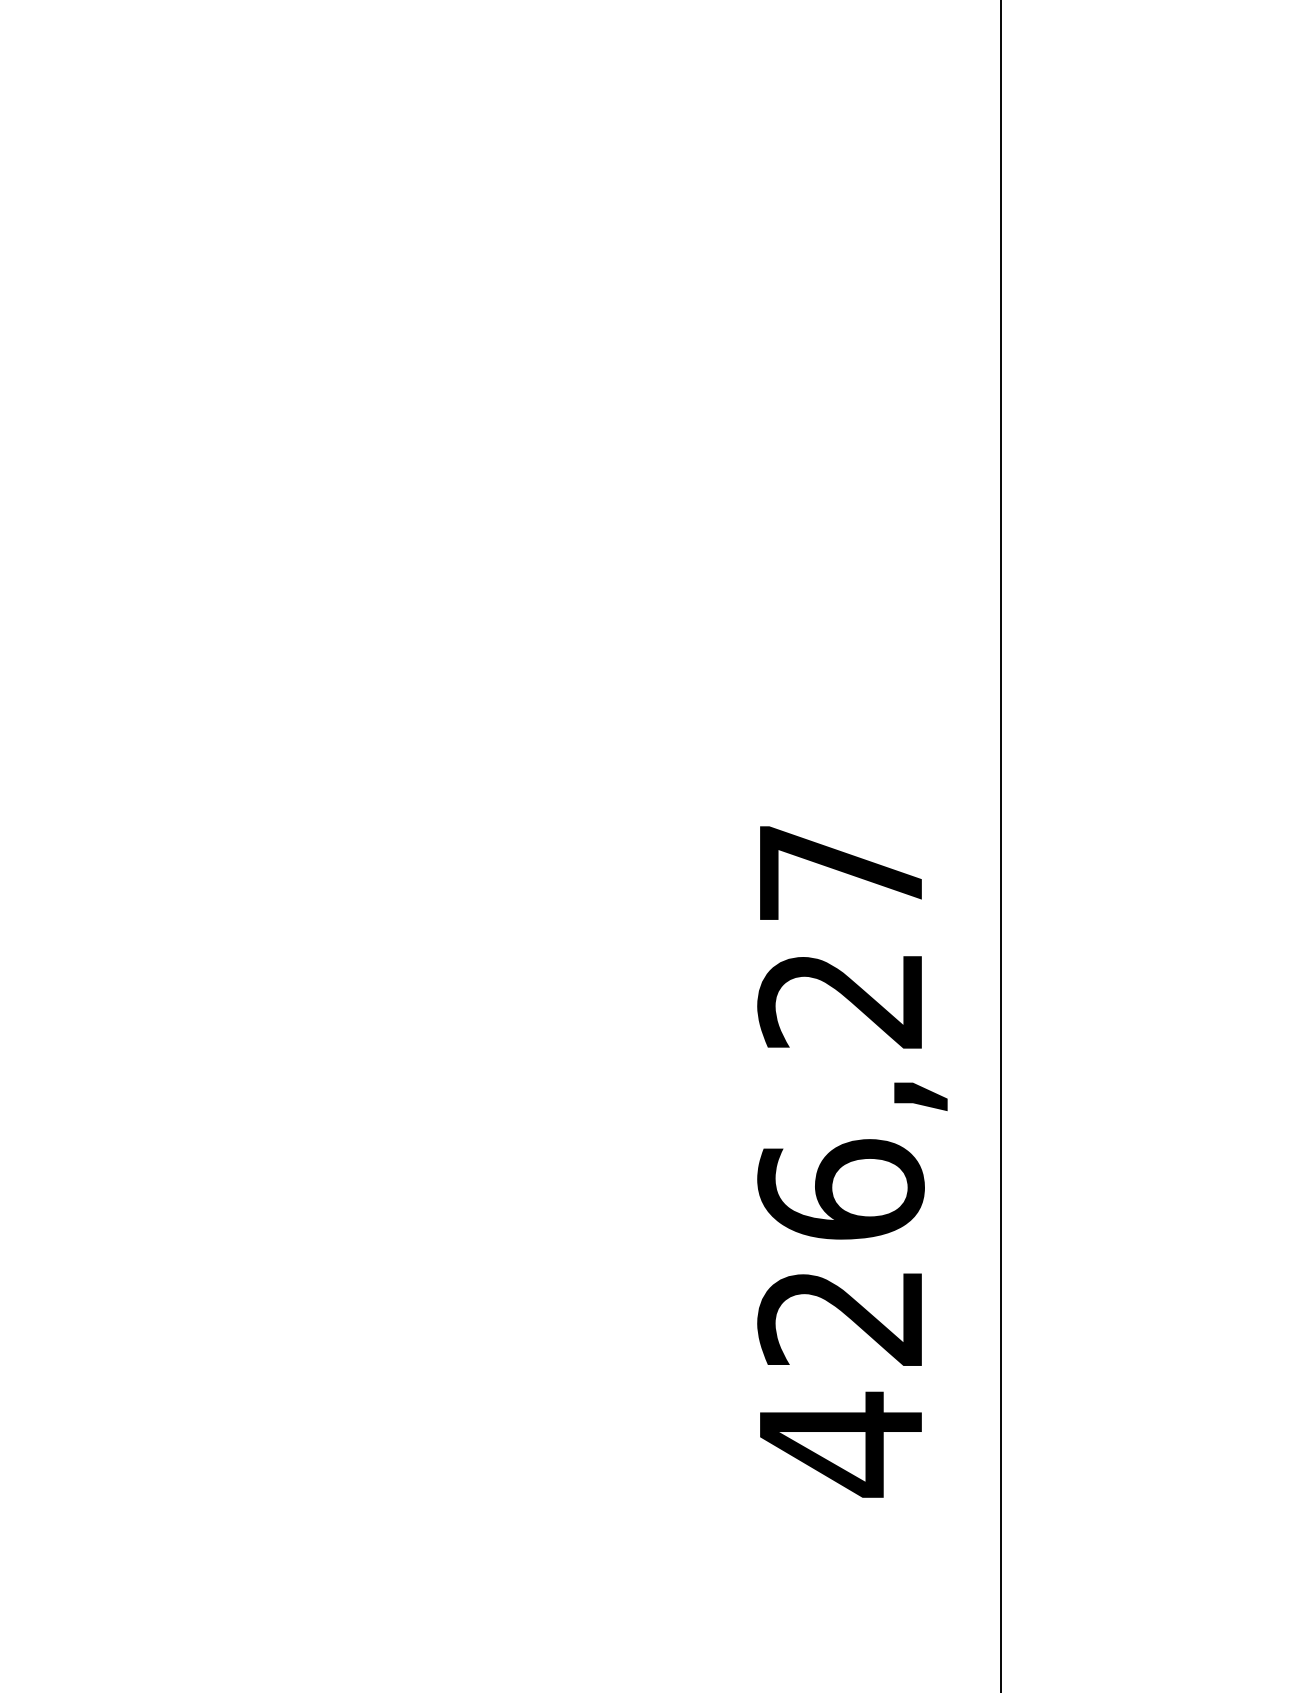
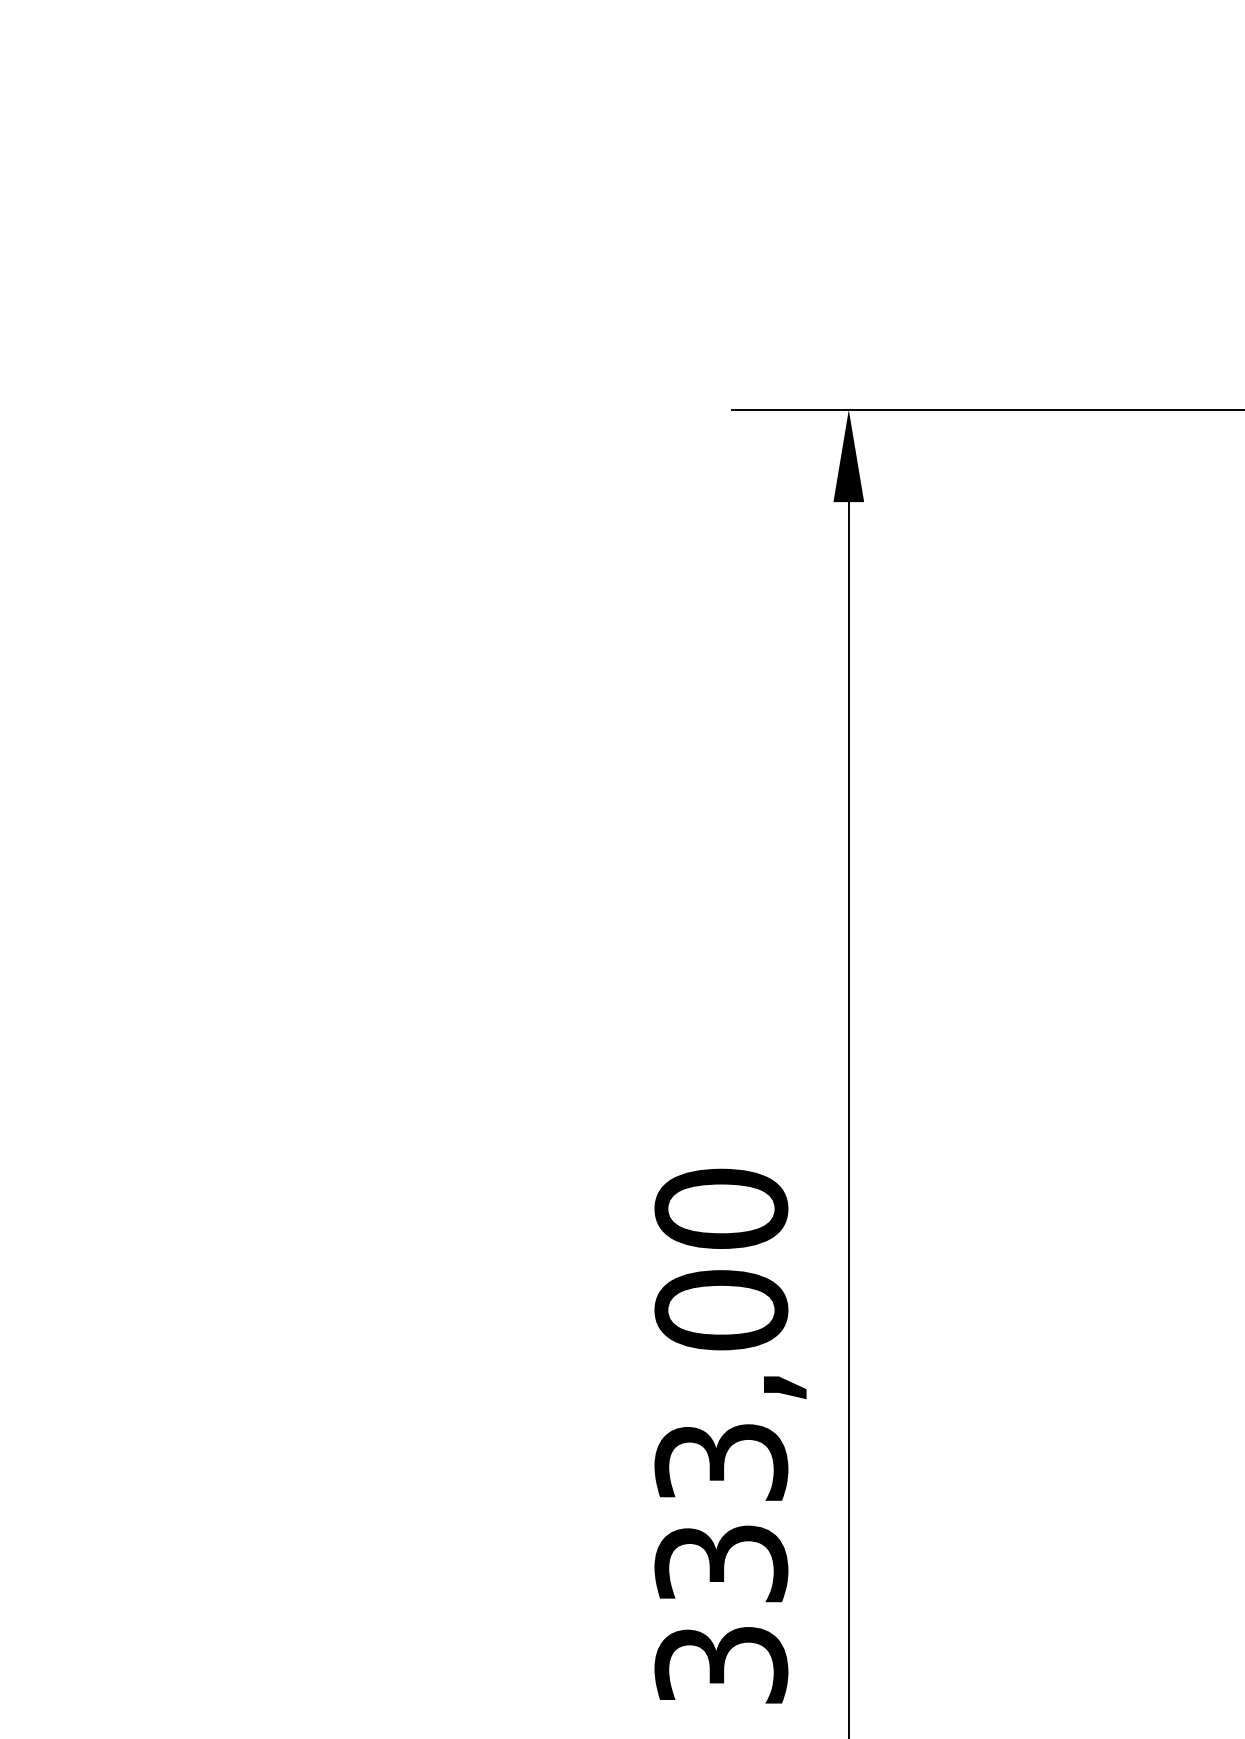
text: (841, 1159) -> (721, 1437), 426,27 -> 333,00

